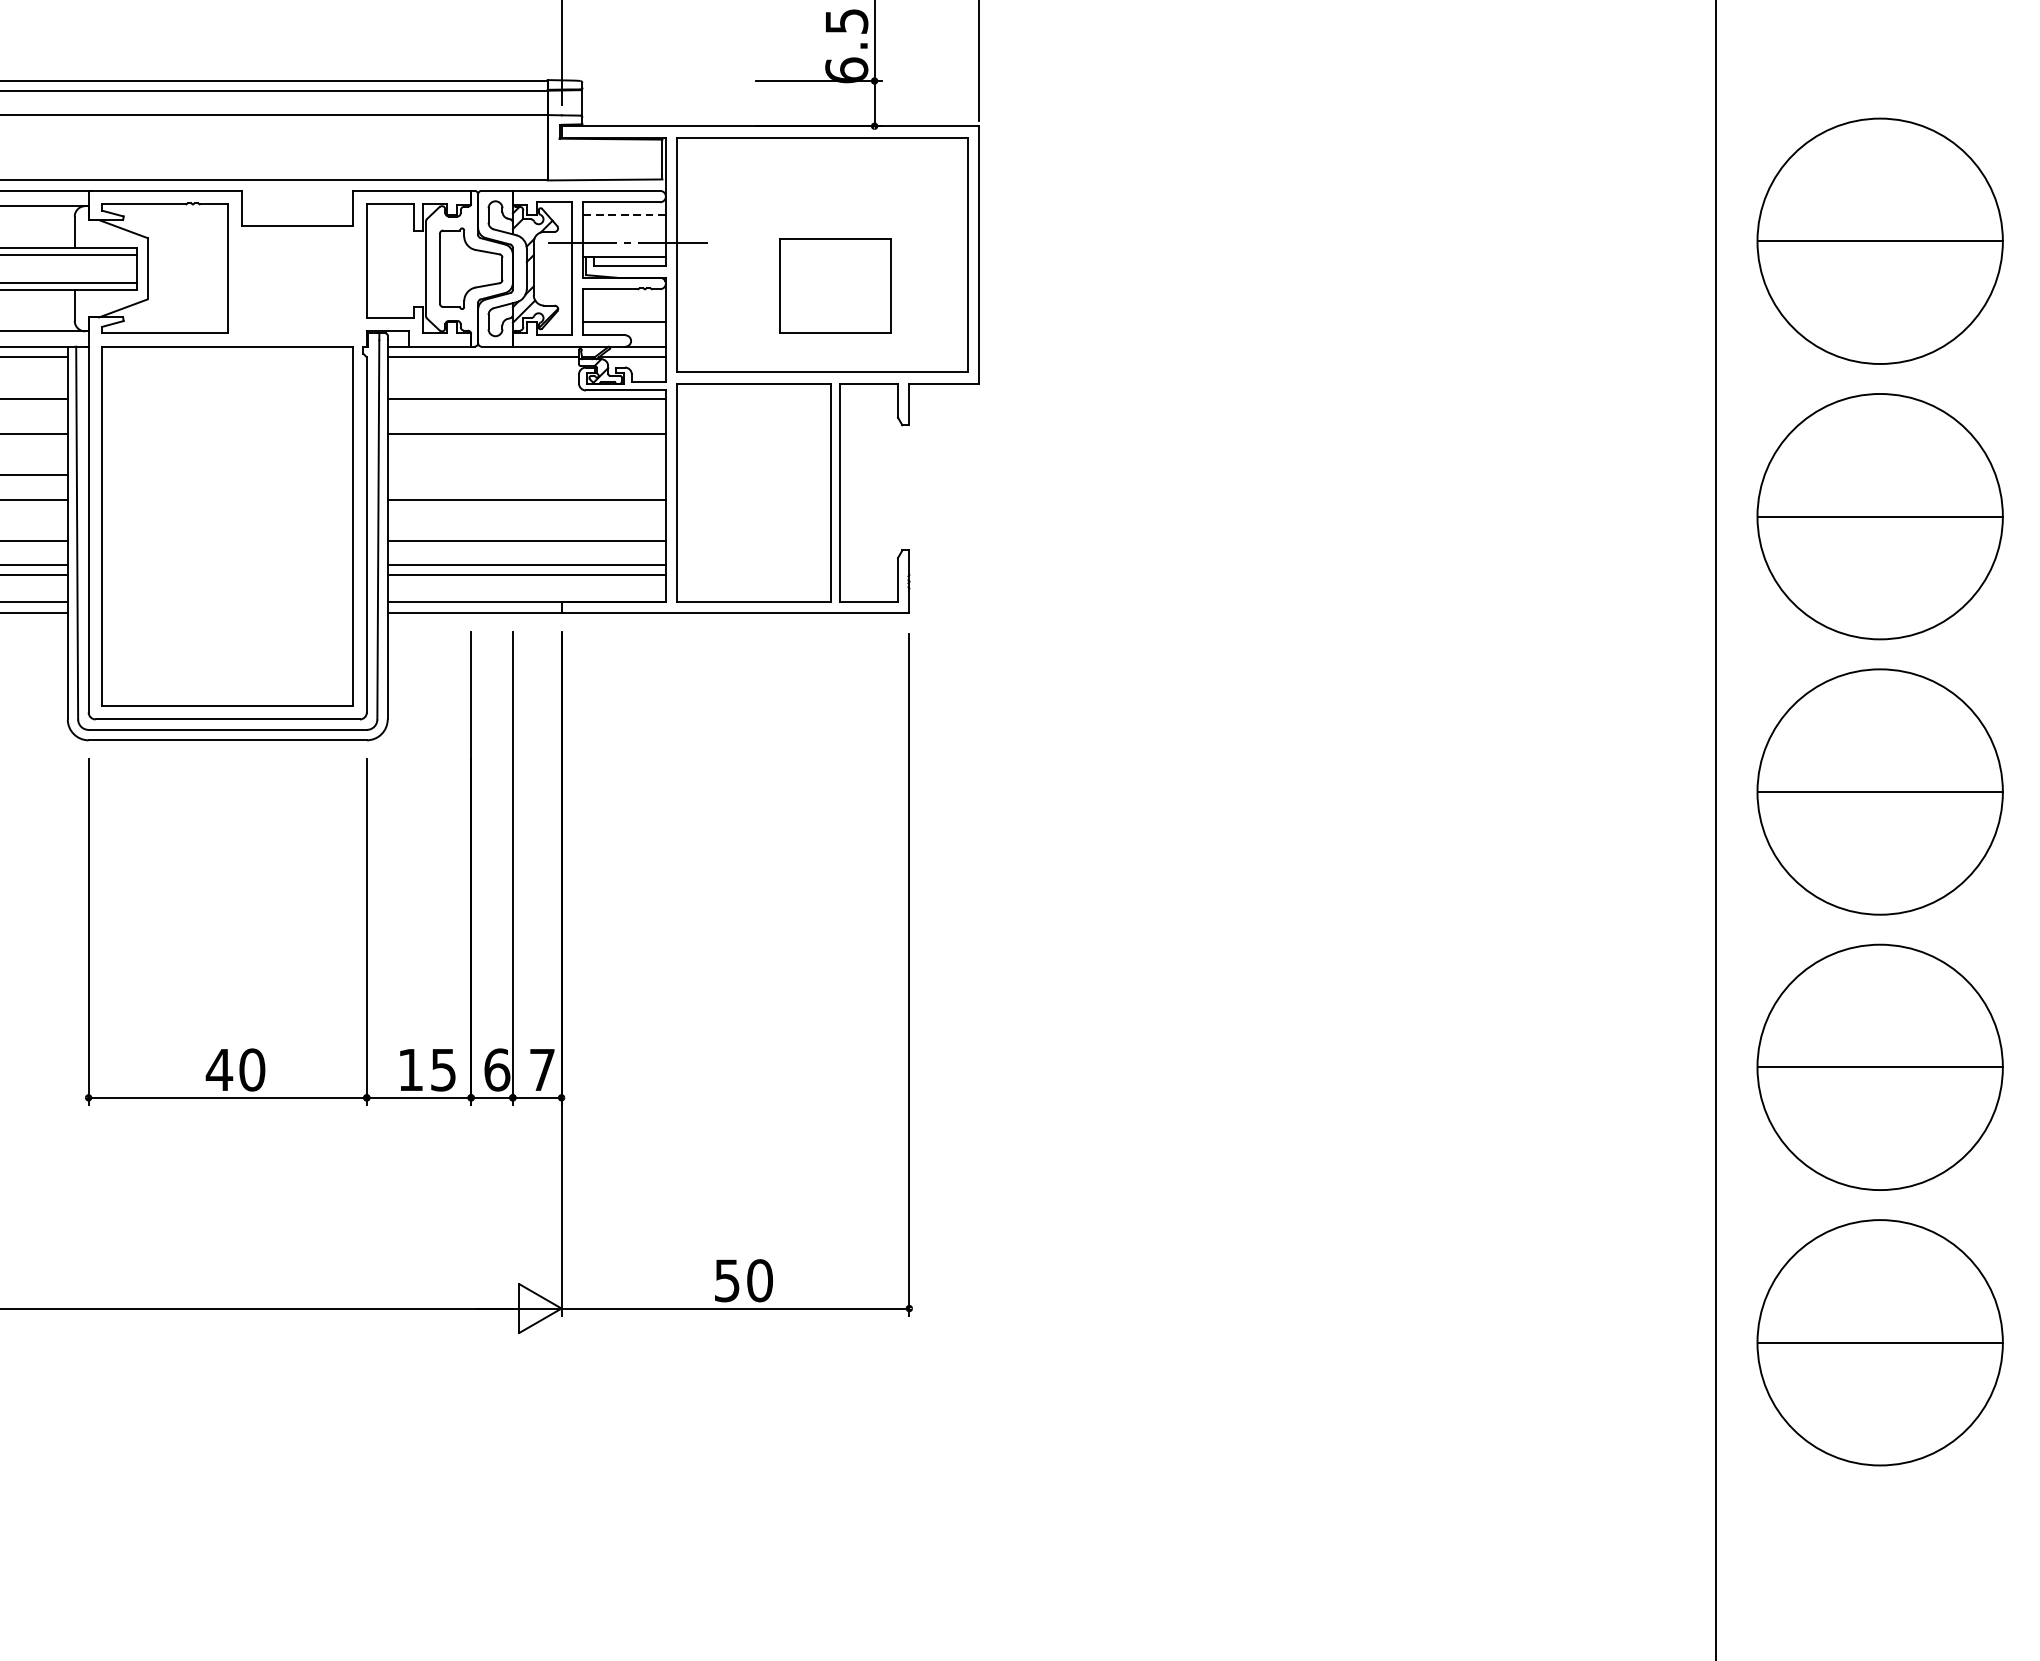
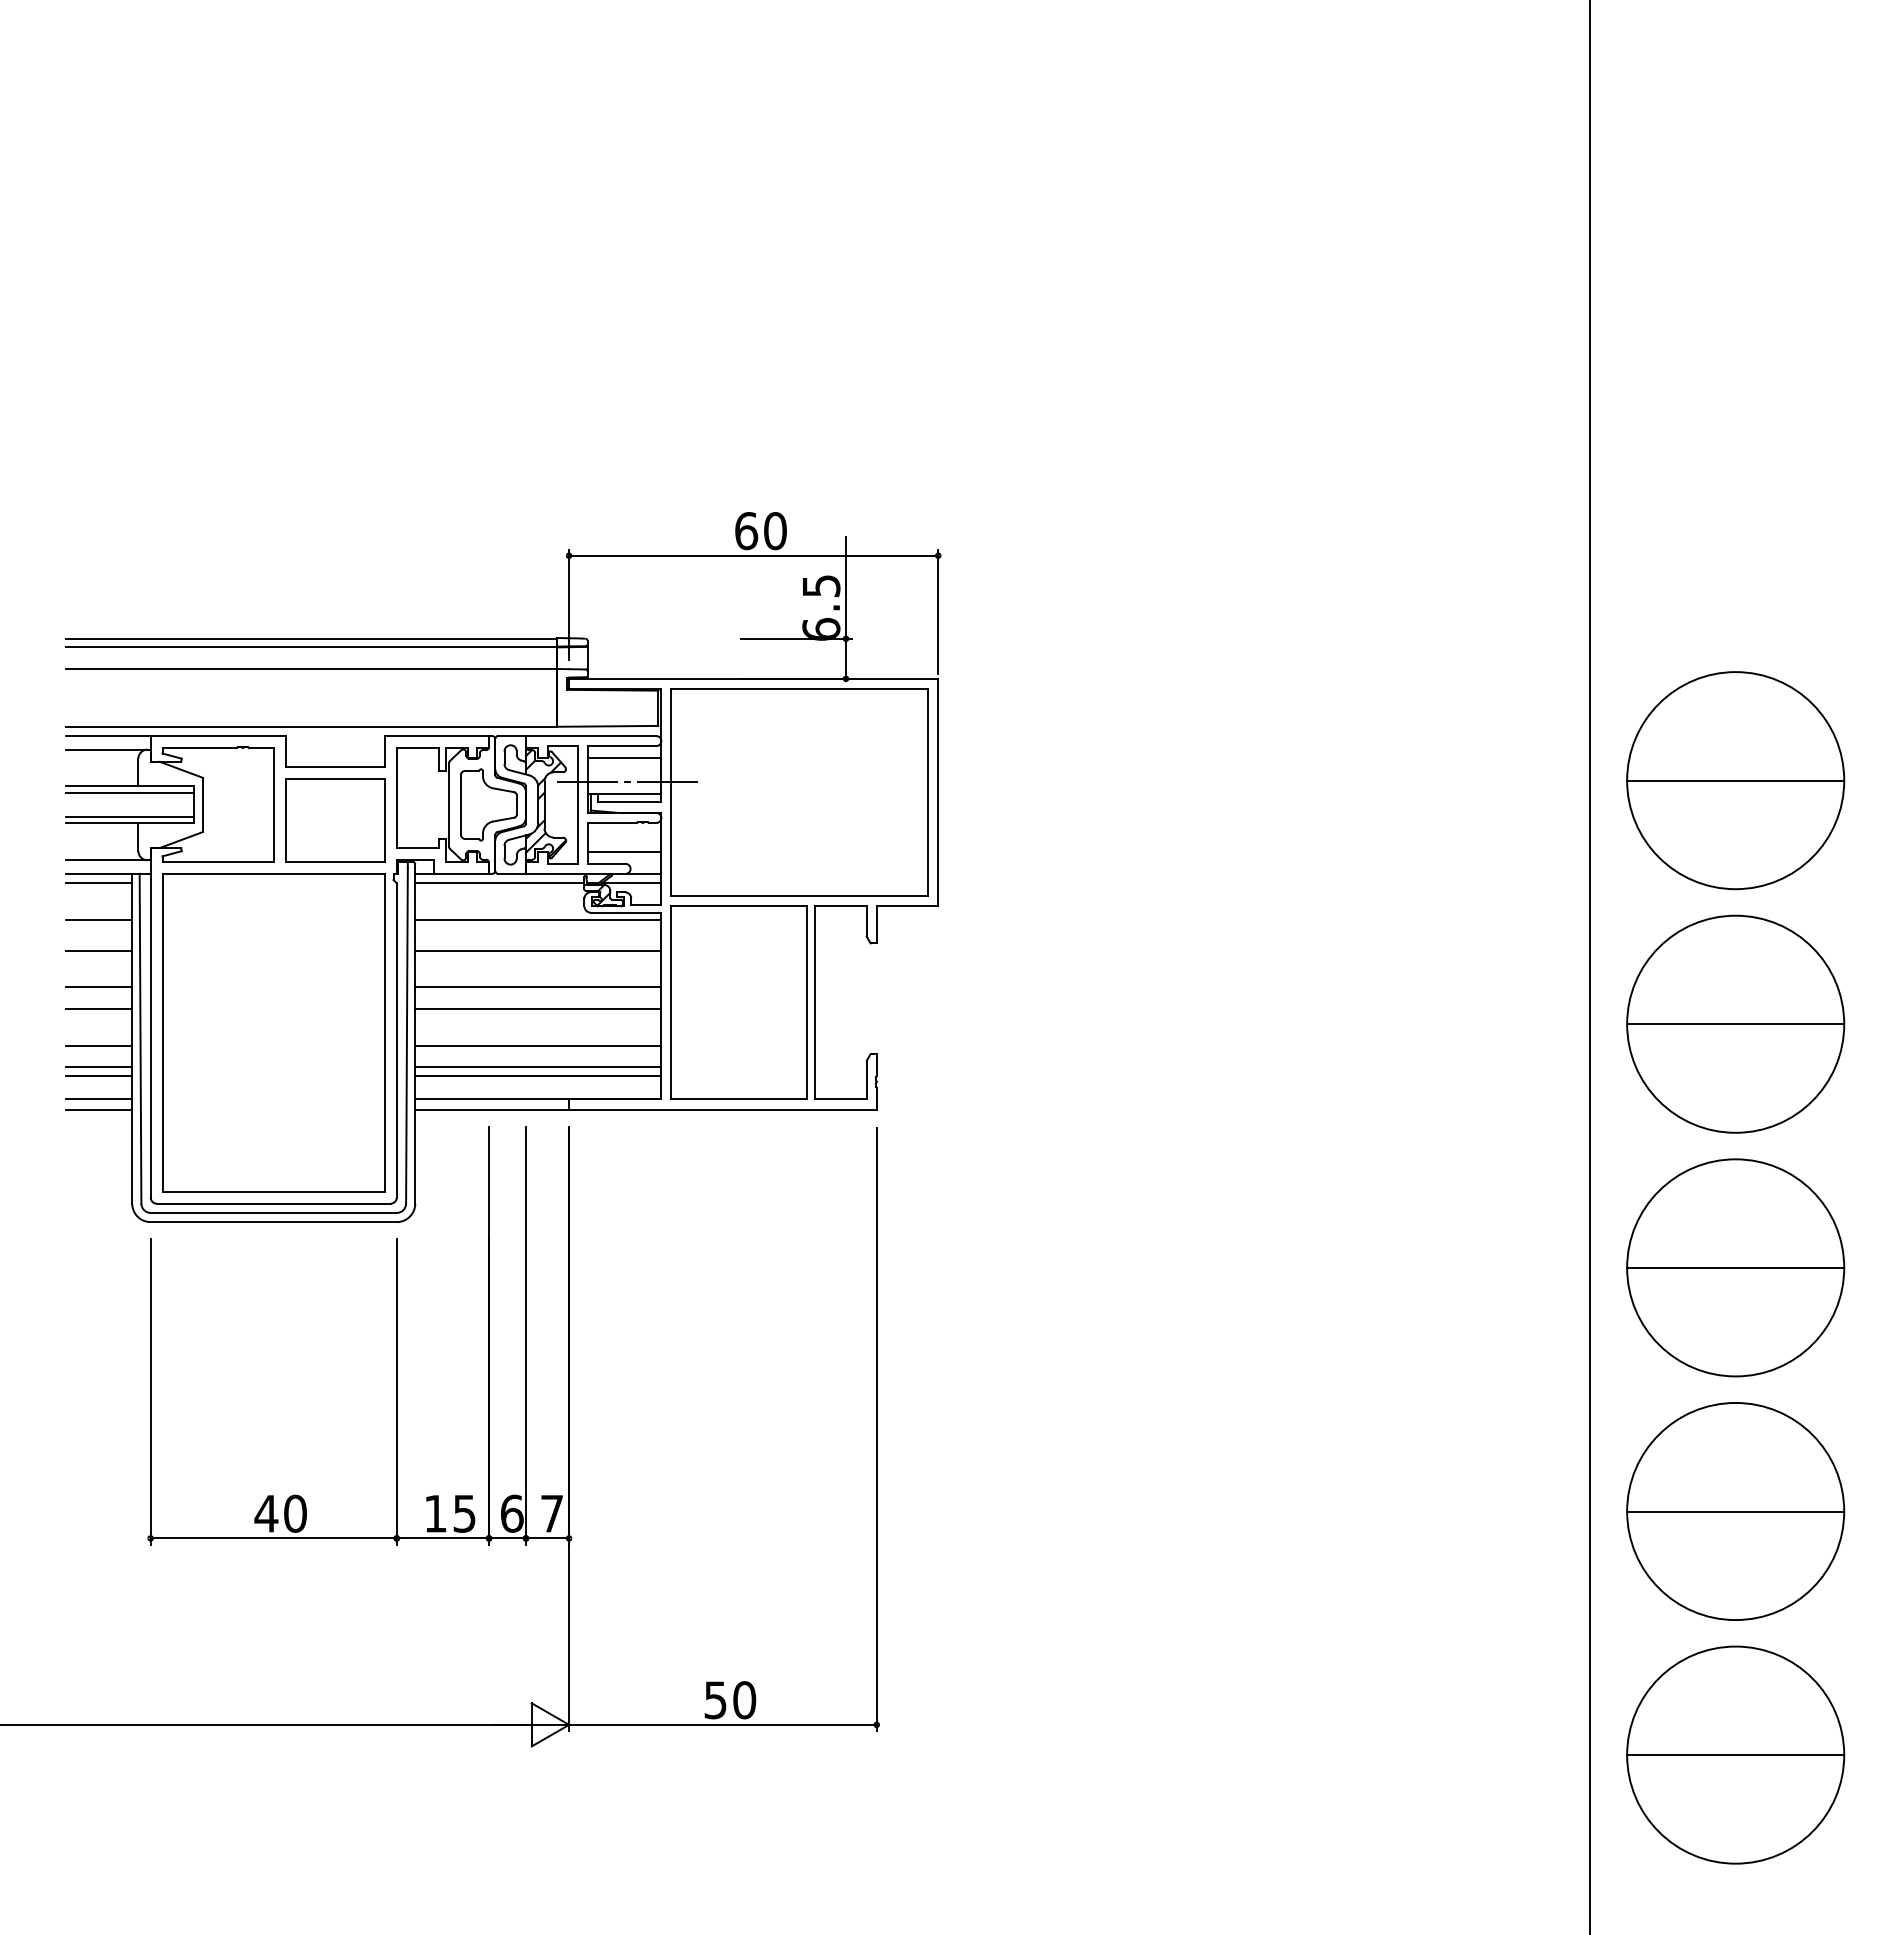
line: (624, 215) -> (624, 757), dashed -> solid
part: (835, 286) -> (335, 820), moved
line: (527, 475) -> (538, 987), added

